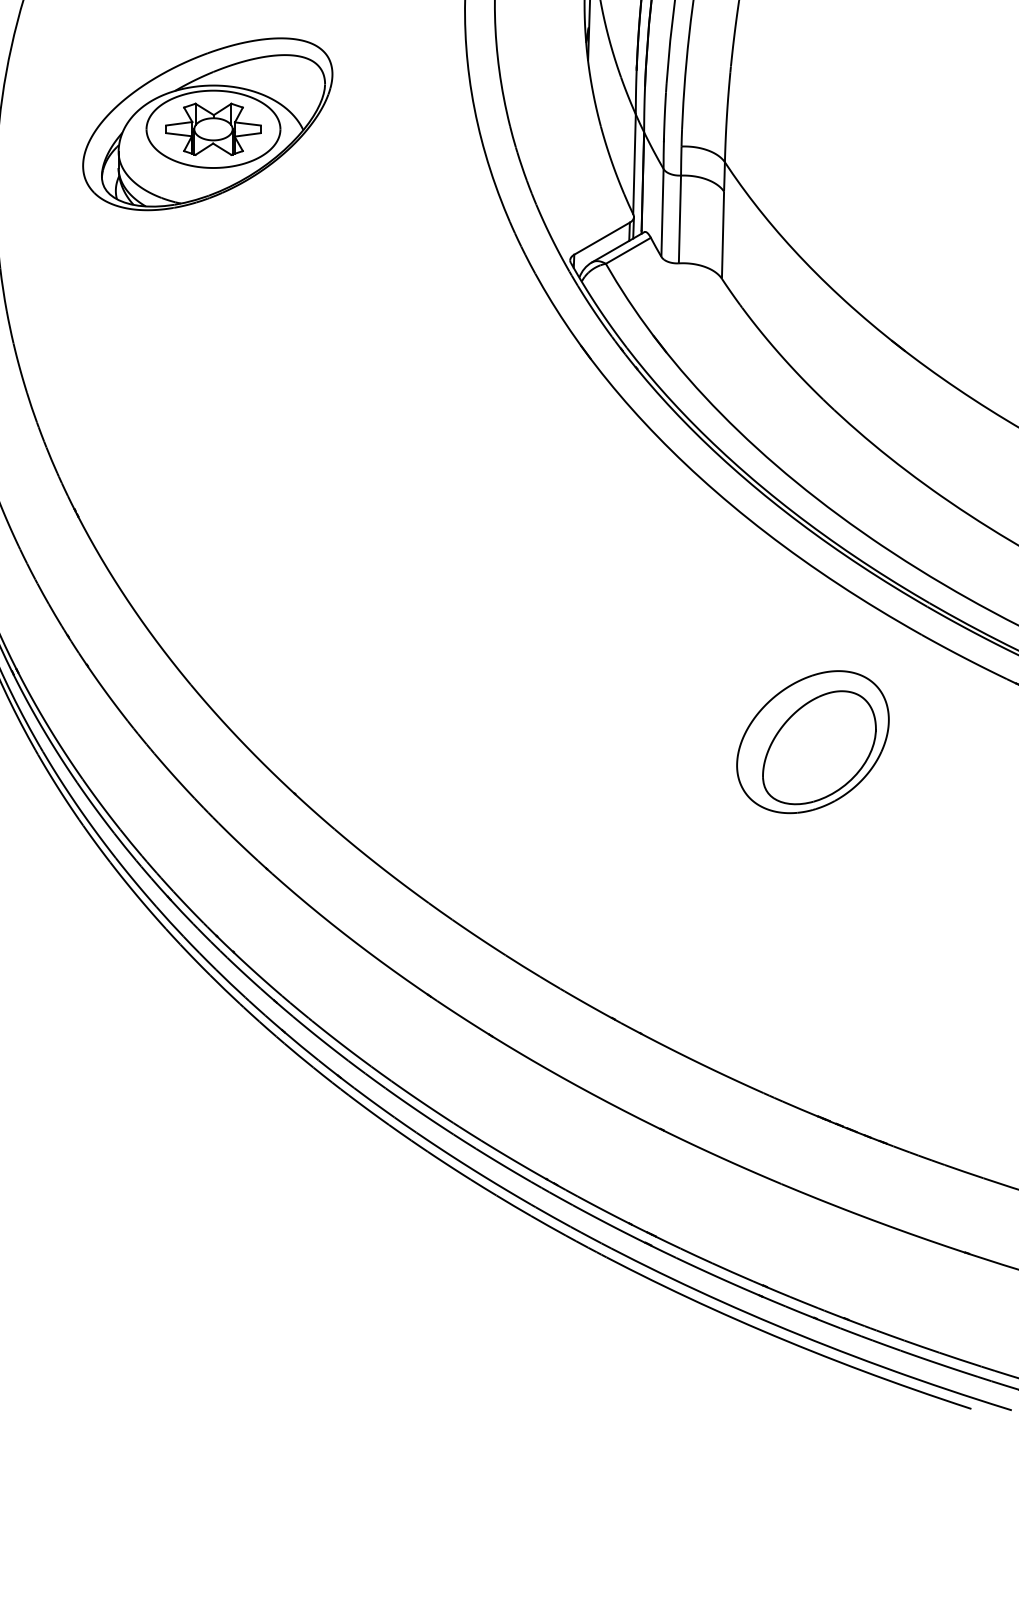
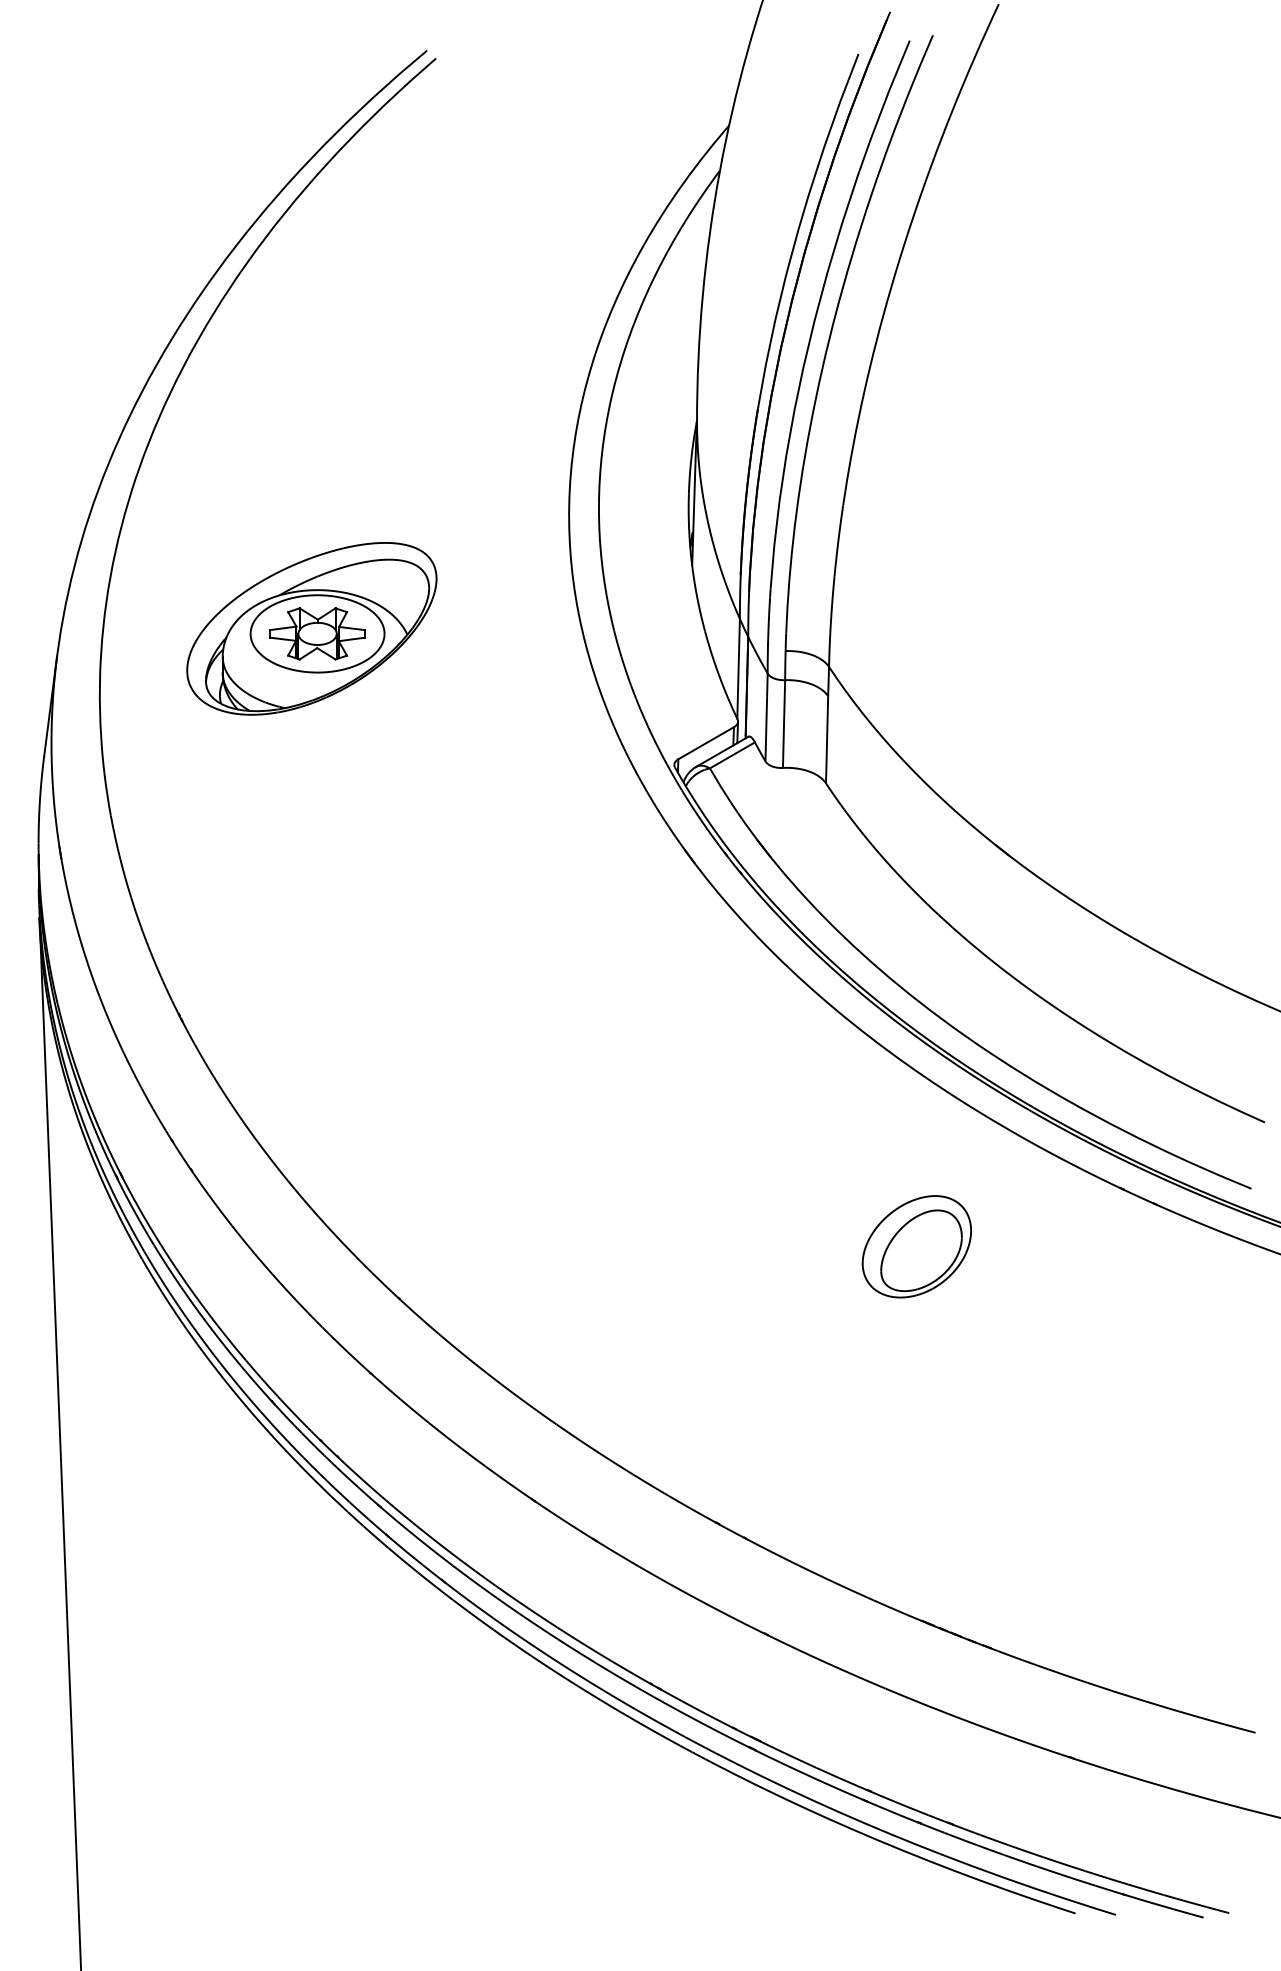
part: (812, 741) -> (916, 1246), size x0.71

